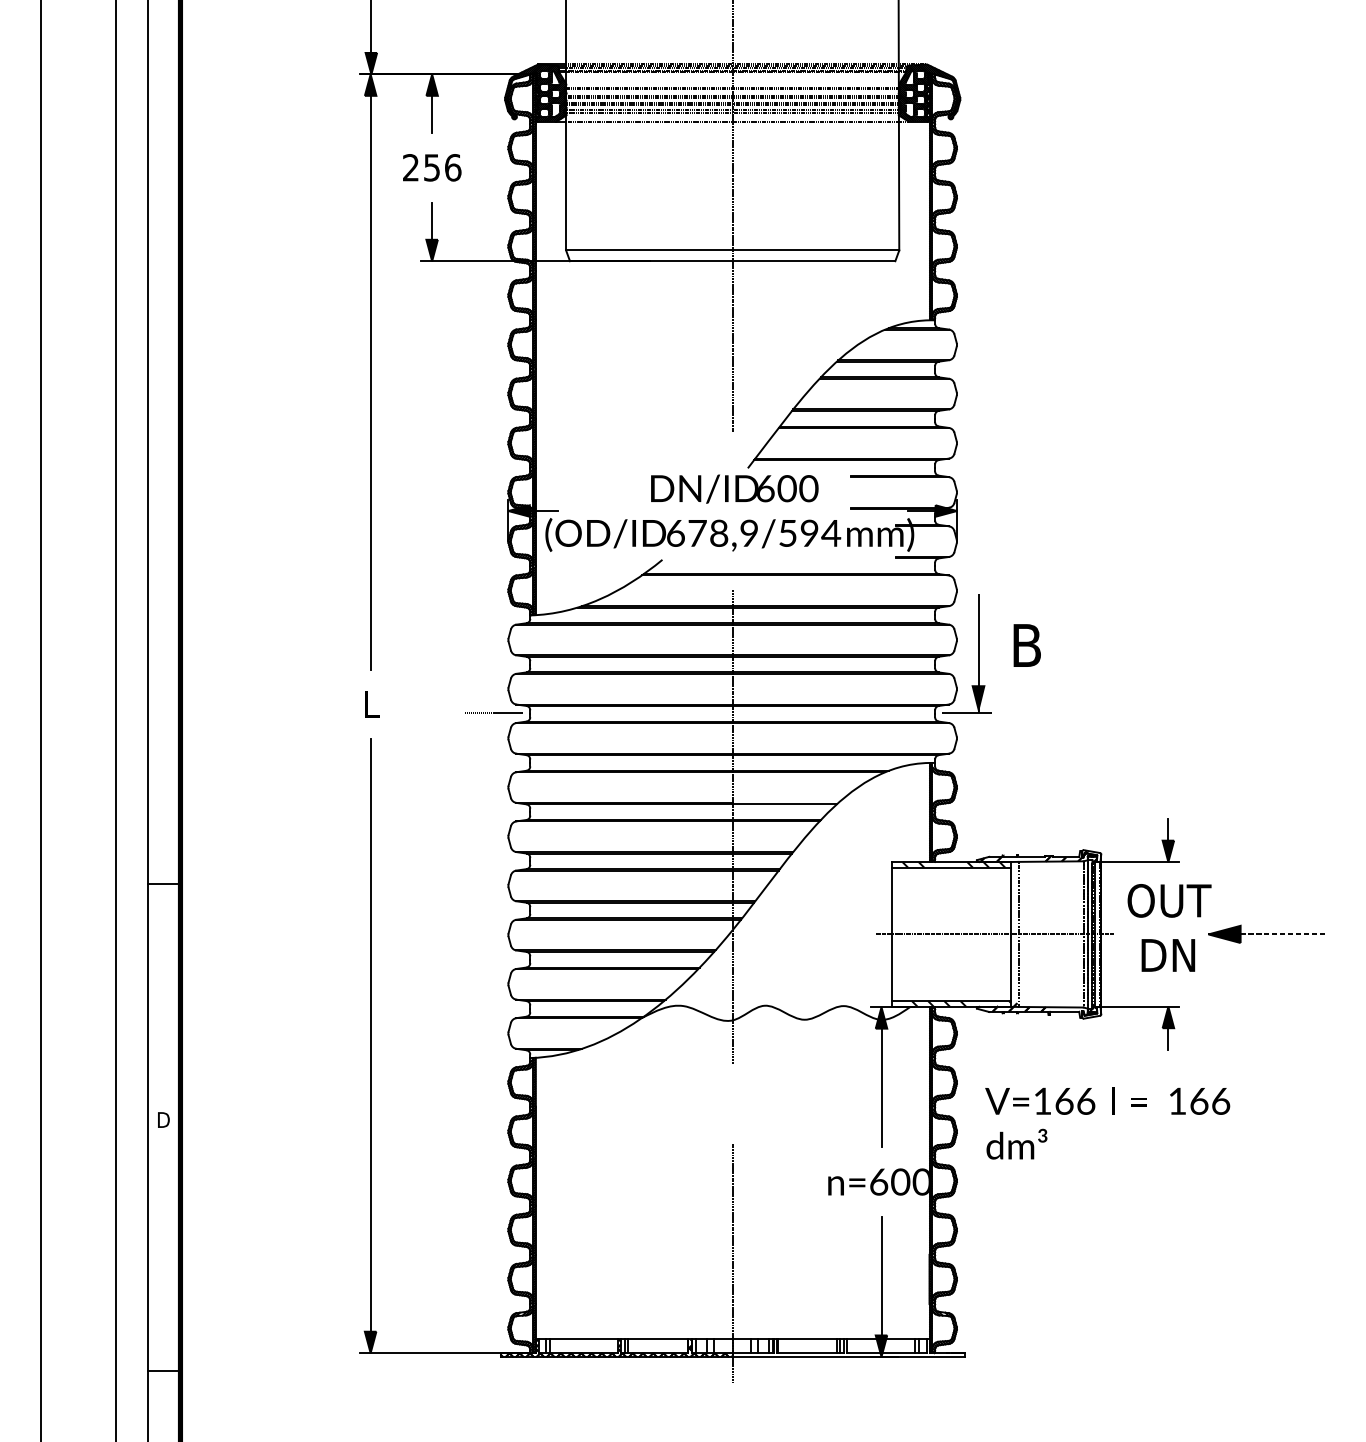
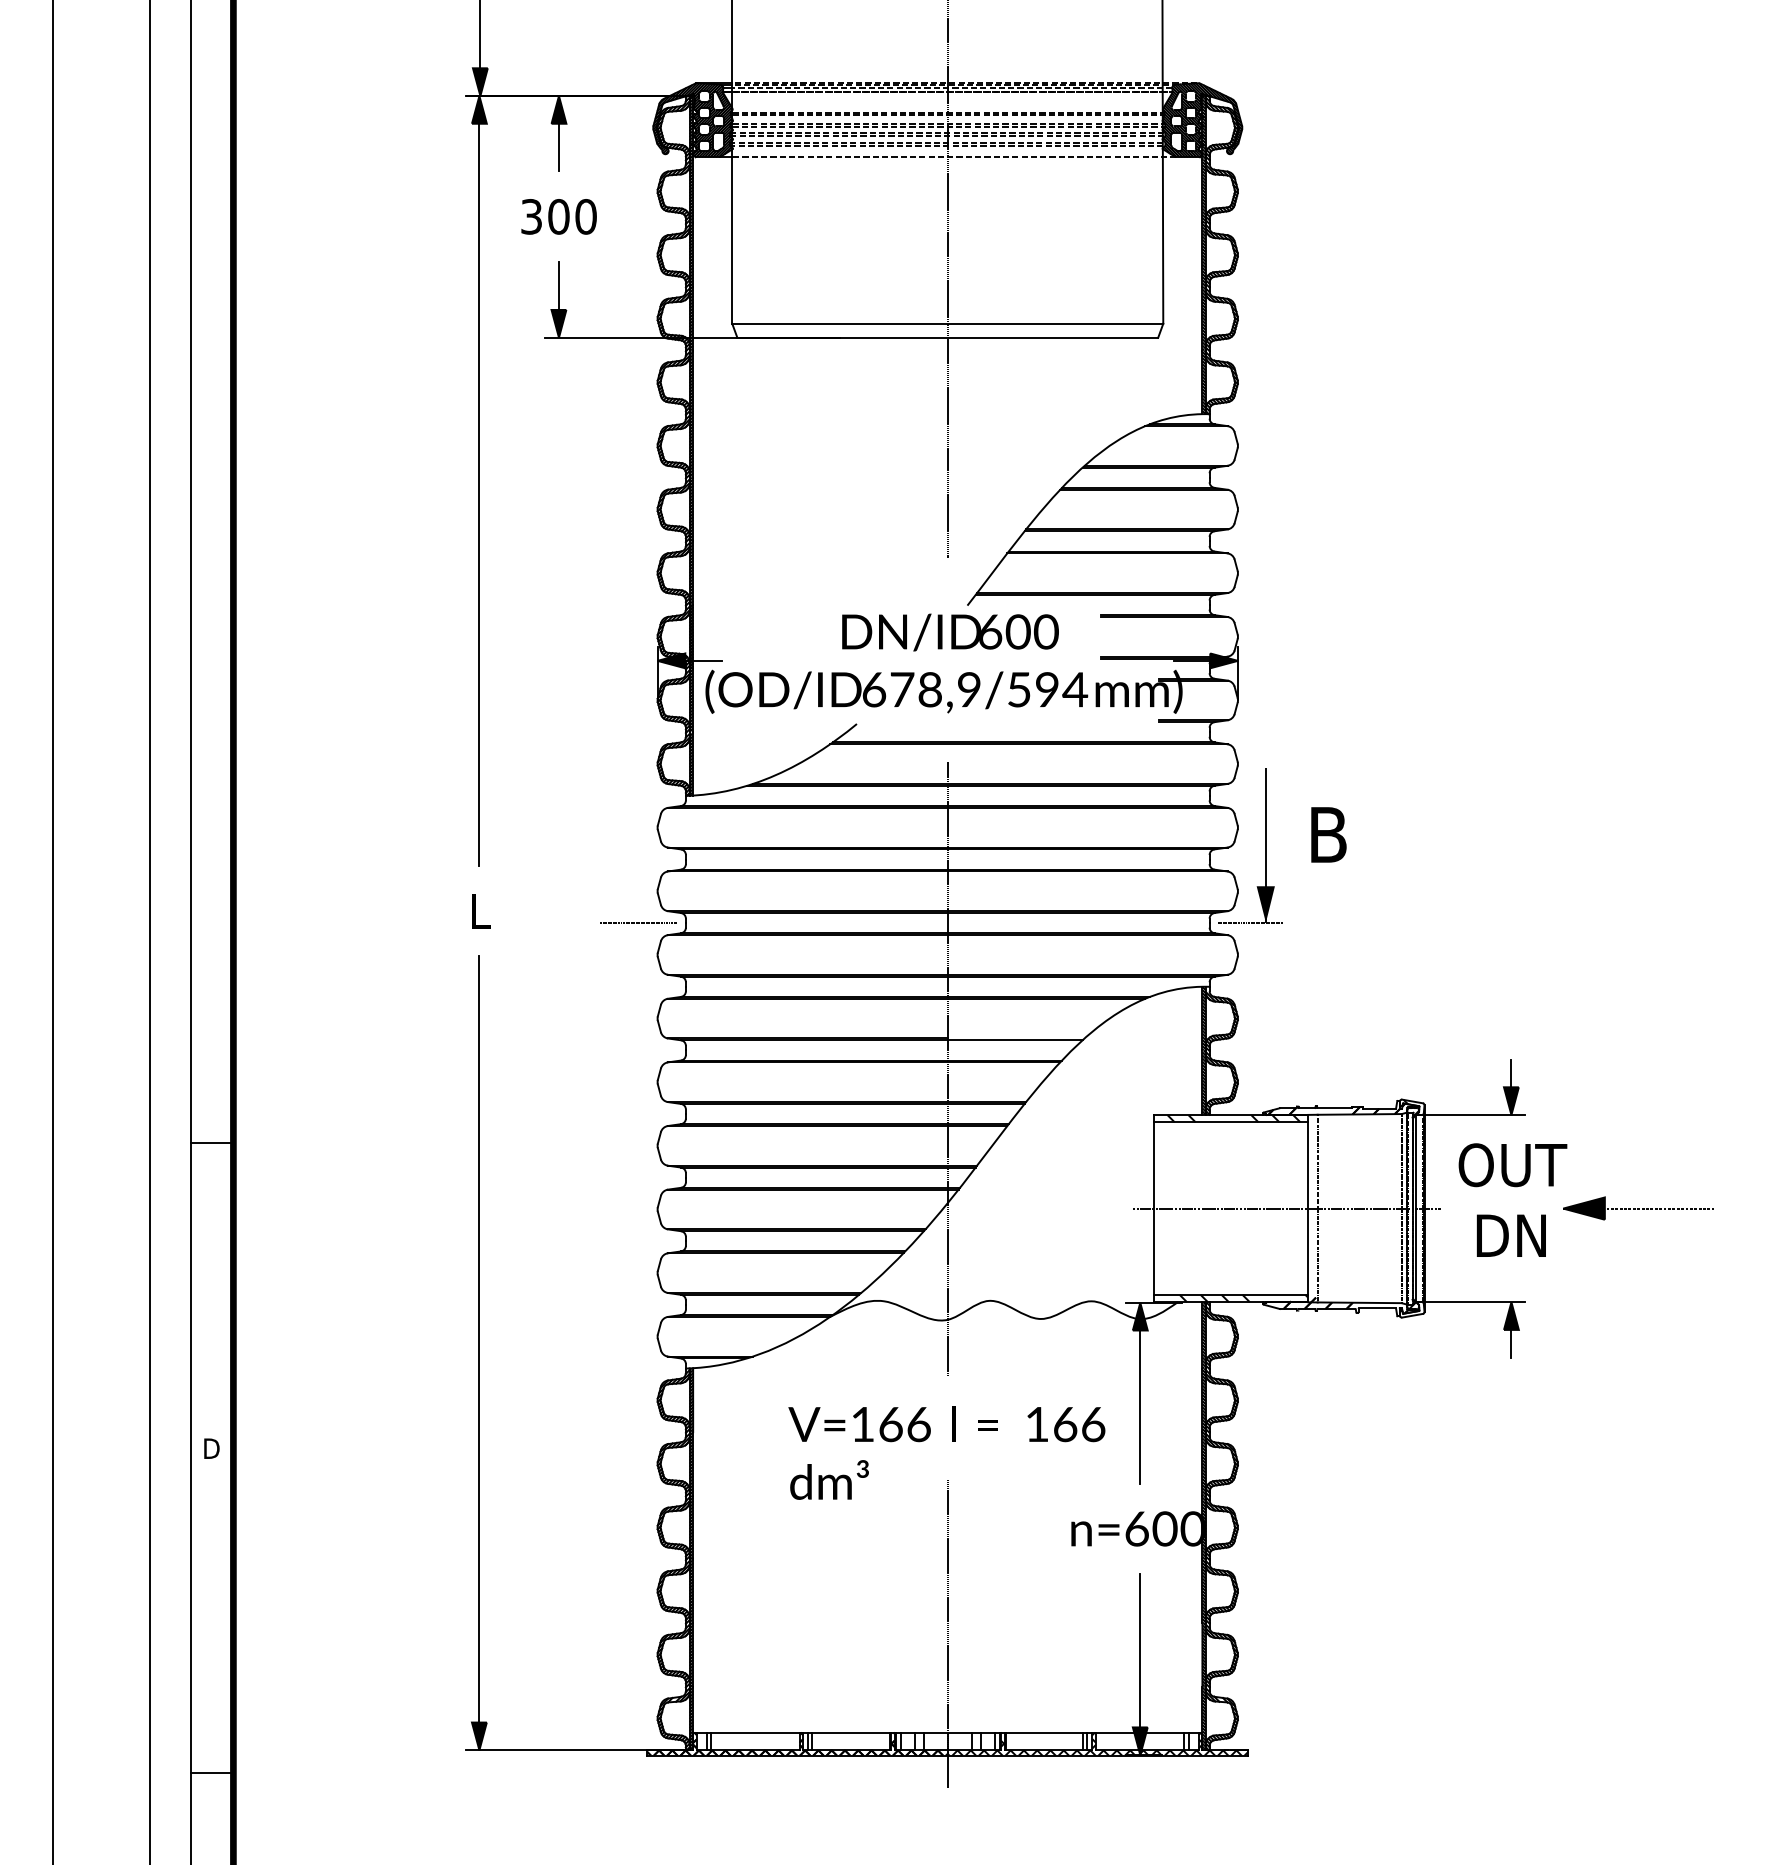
text: (432, 167) -> (559, 216), 256 -> 300
text: (1107, 1122) -> (946, 1452), moved
hatch: (848, 1347) -> (1097, 1743), added

